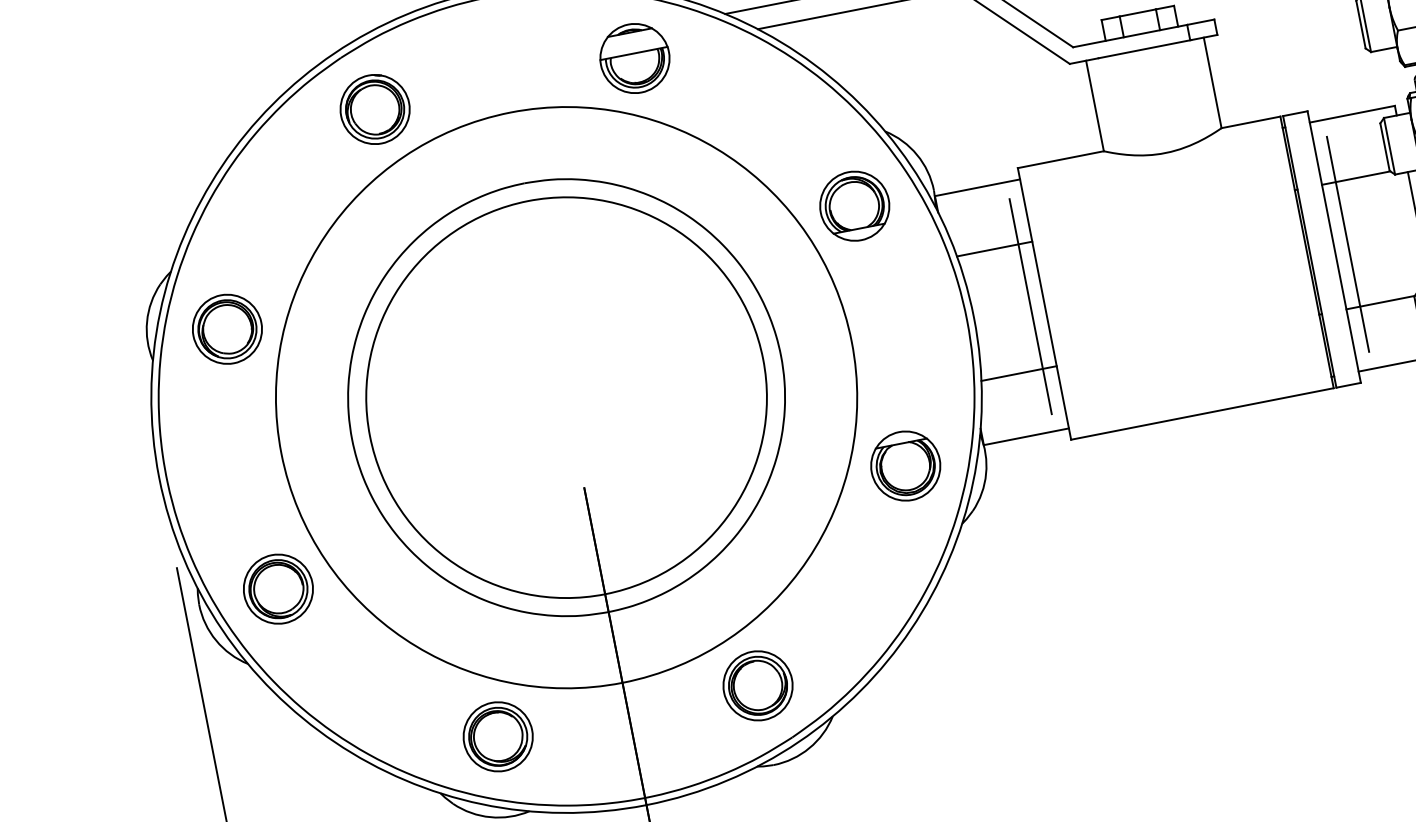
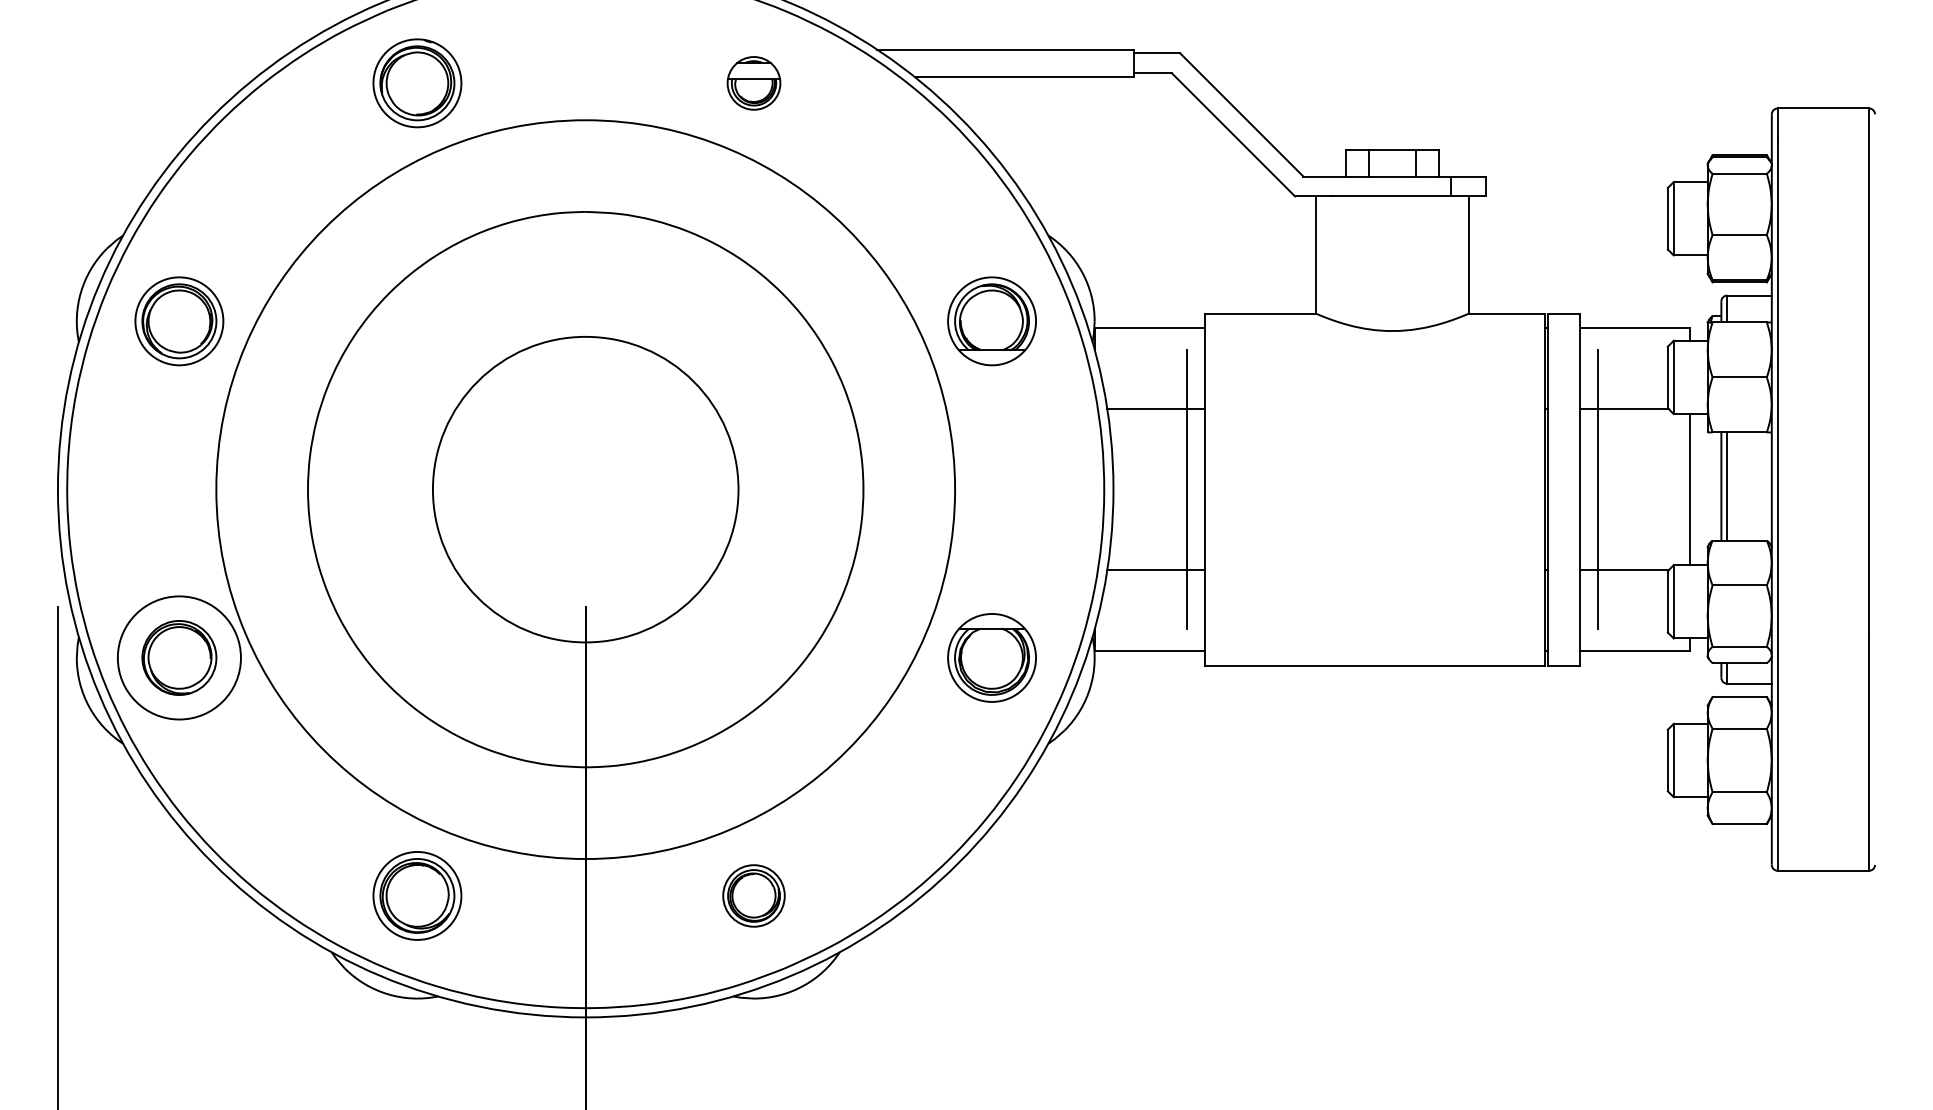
part: (634, 58) -> (753, 83), size x0.6
circle: (566, 397) -> (585, 489), size x0.6
circle: (278, 588) -> (179, 657), size x1.4
part: (757, 685) -> (753, 895), size x0.7

